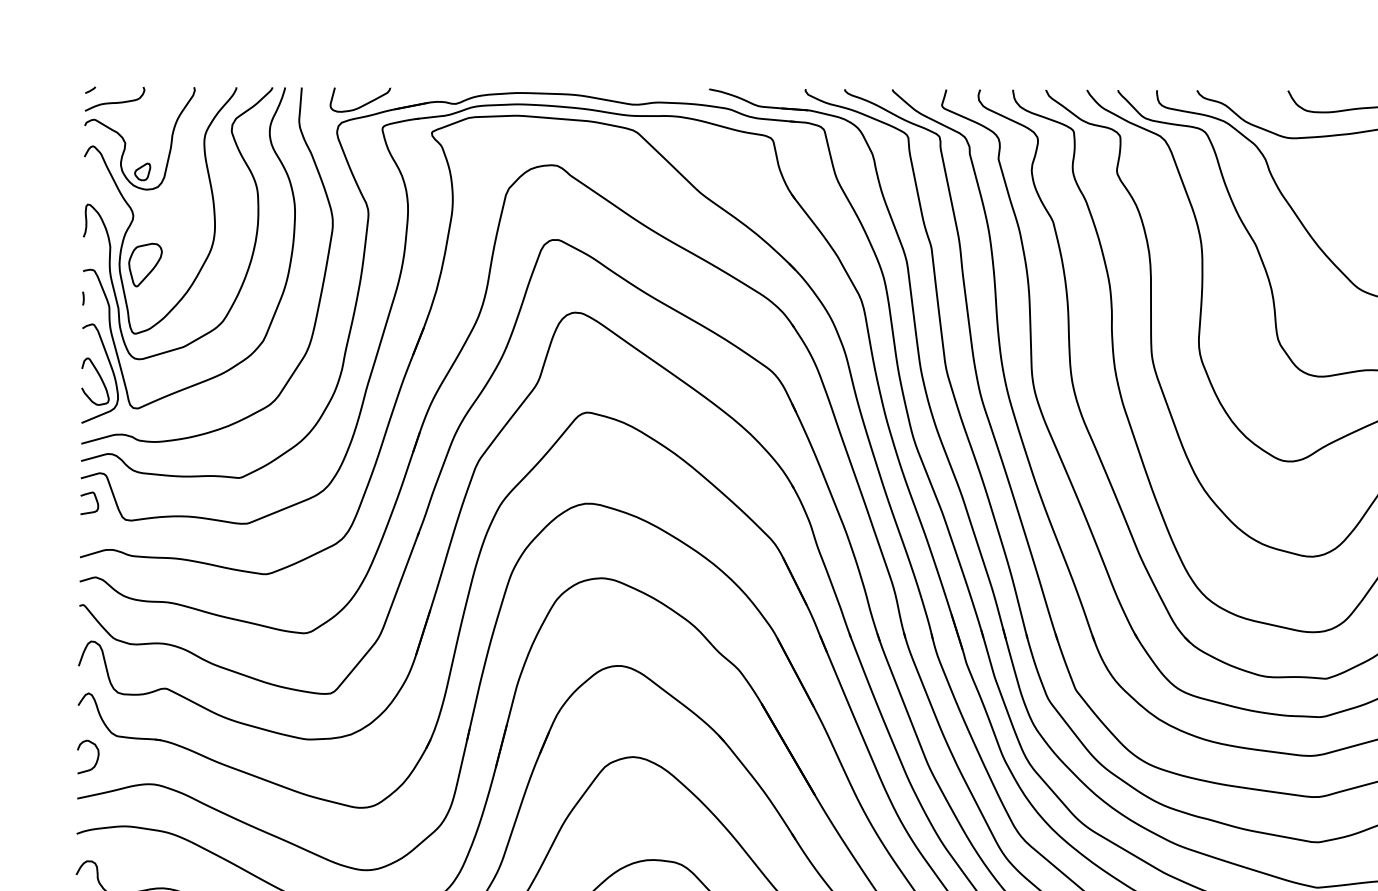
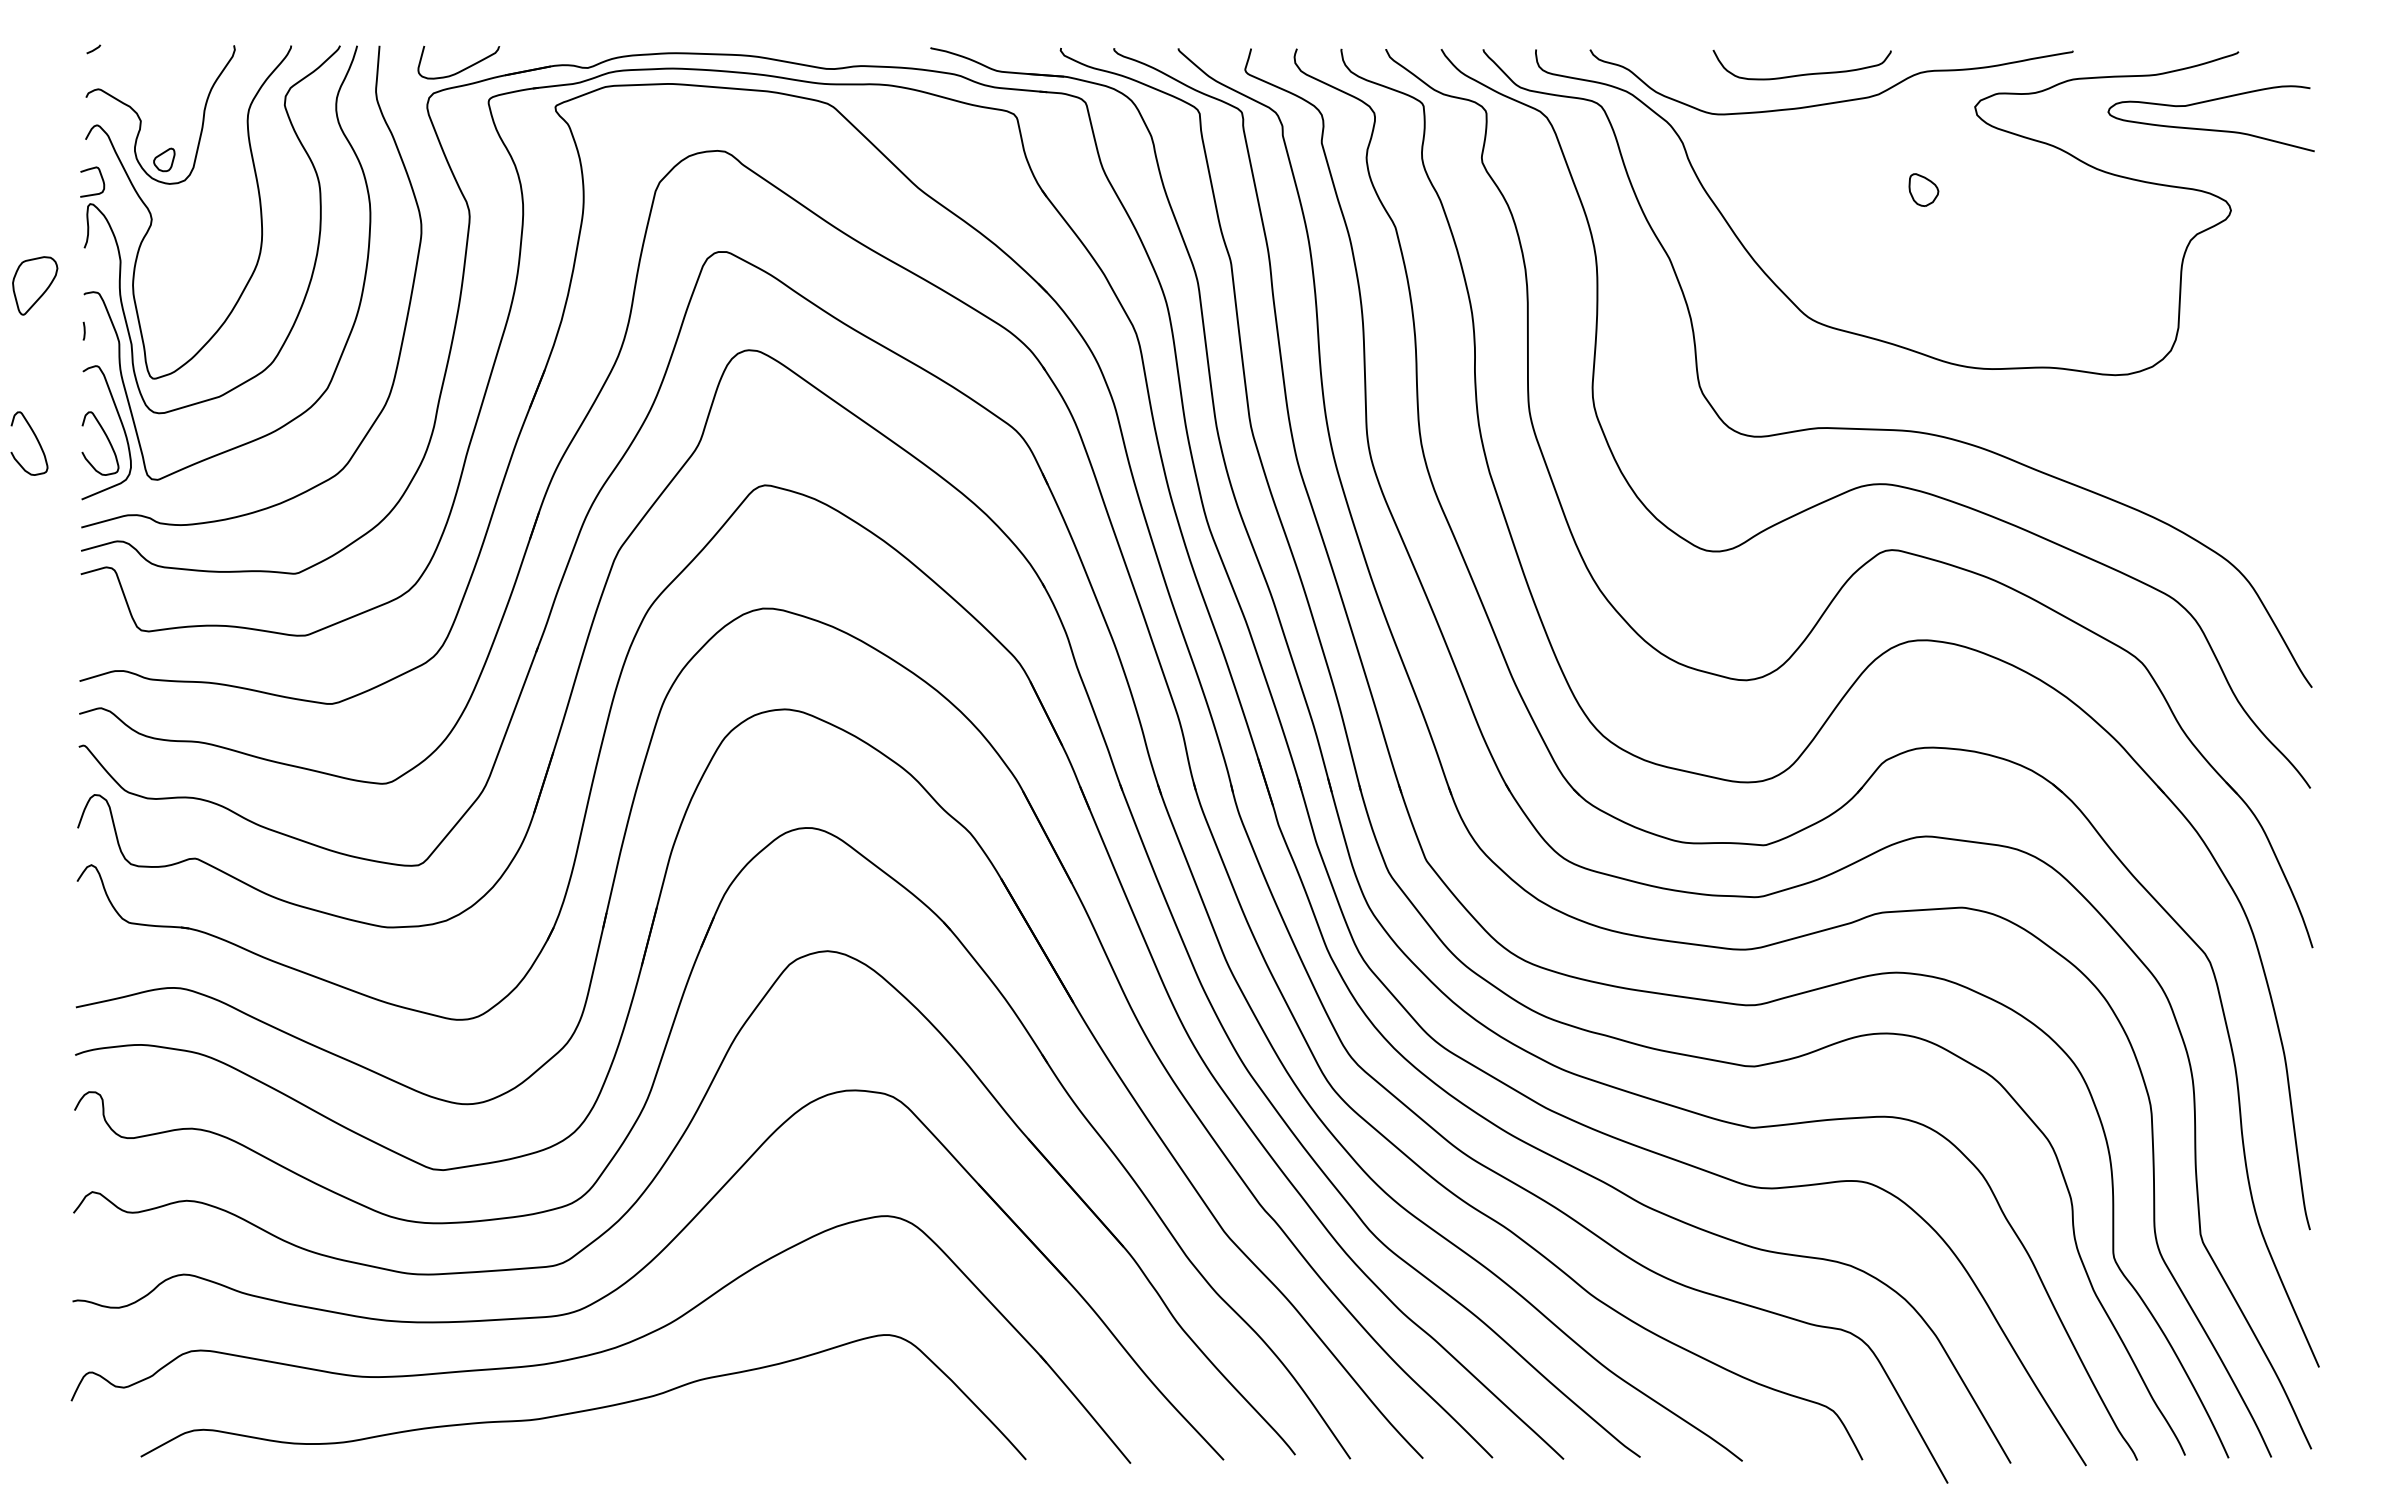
curve: (114, 102) -> (126, 65), removed
part: (145, 264) -> (35, 285), moved
curve: (48, 379) -> (36, 440), added
curve: (96, 501) -> (101, 179), moved
curve: (96, 760) -> (101, 956), removed

